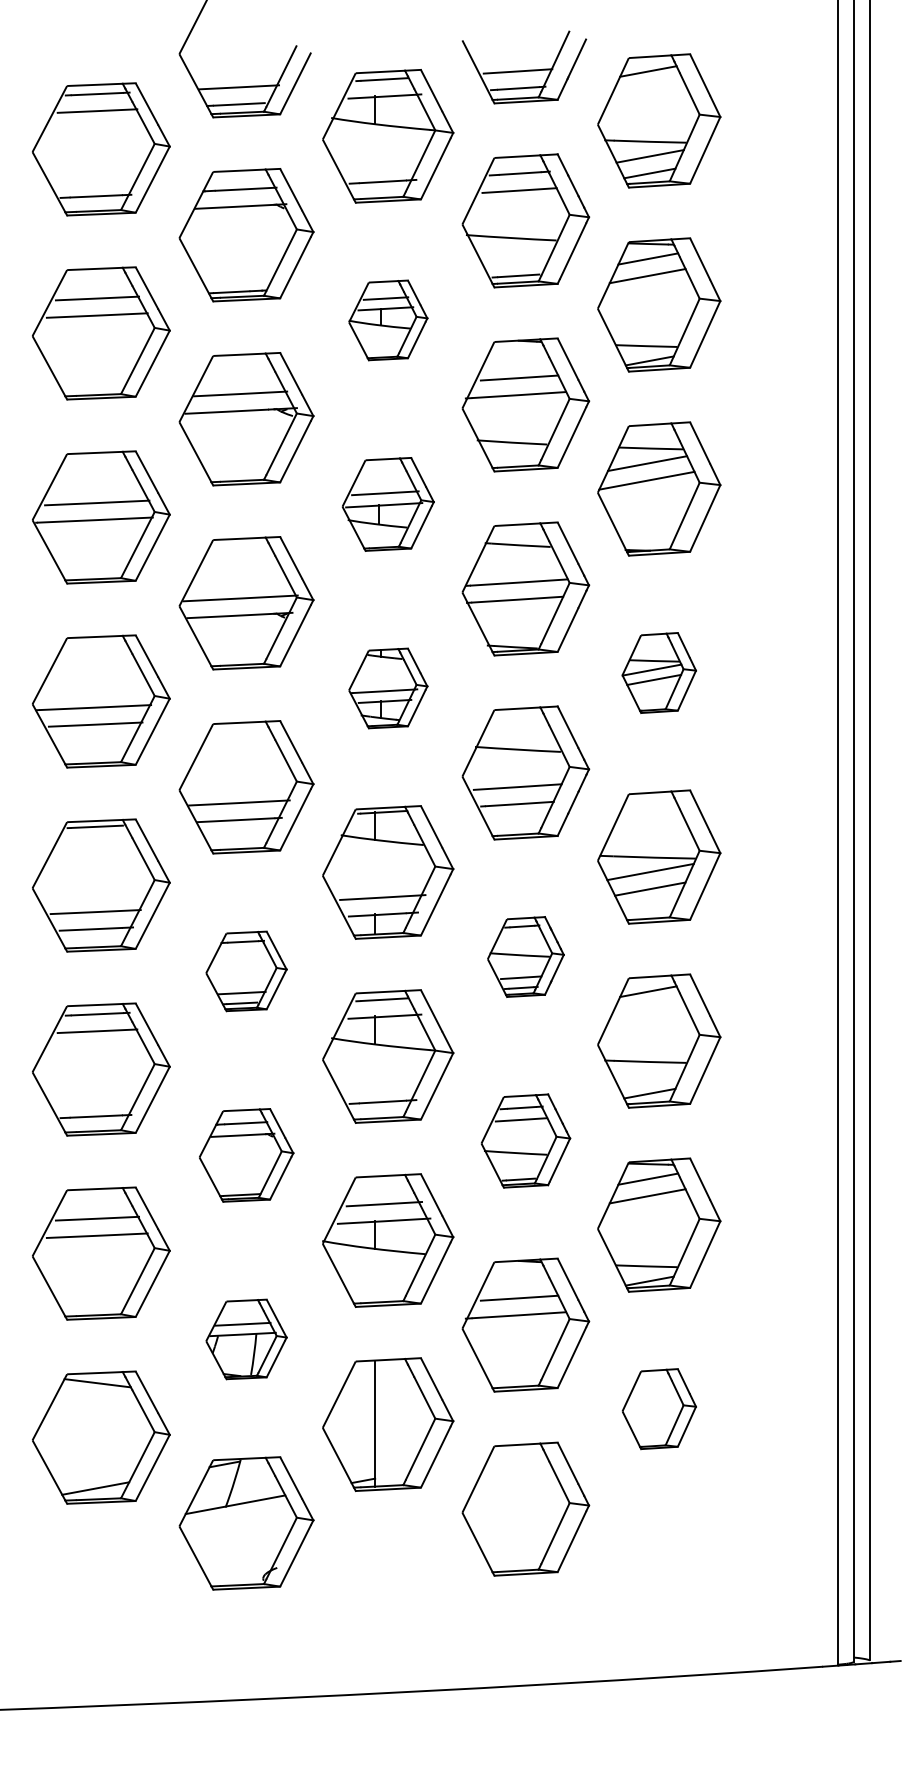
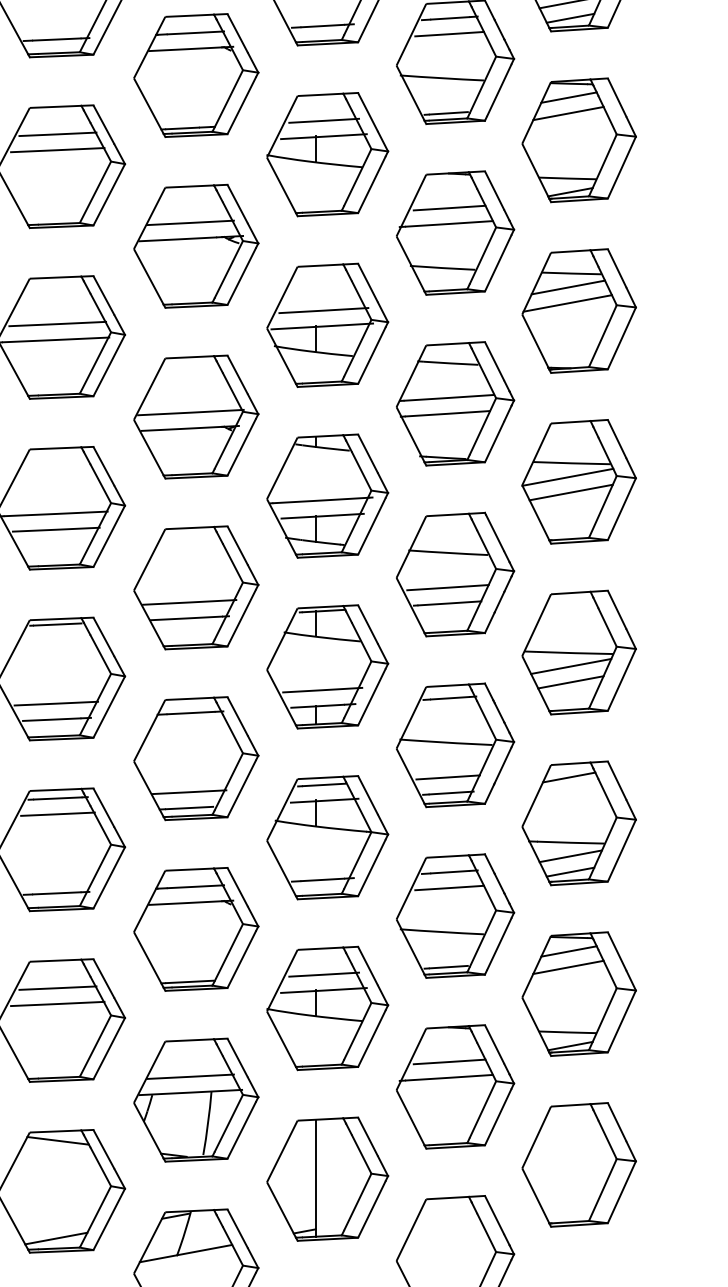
part: (388, 320) -> (327, 154), size x1.67
part: (388, 504) -> (327, 325), size x1.43
part: (659, 672) -> (579, 481), size x1.67
part: (388, 688) -> (327, 496), size x1.67
part: (525, 956) -> (455, 744), size x1.67
part: (246, 971) -> (196, 758), size x1.67
line: (649, 1076) -> (570, 856), added
part: (525, 1140) -> (455, 915), size x1.43
part: (246, 1155) -> (196, 929), size x1.43
part: (246, 1339) -> (196, 1100), size x1.67
part: (659, 1408) -> (579, 1164), size x1.67

